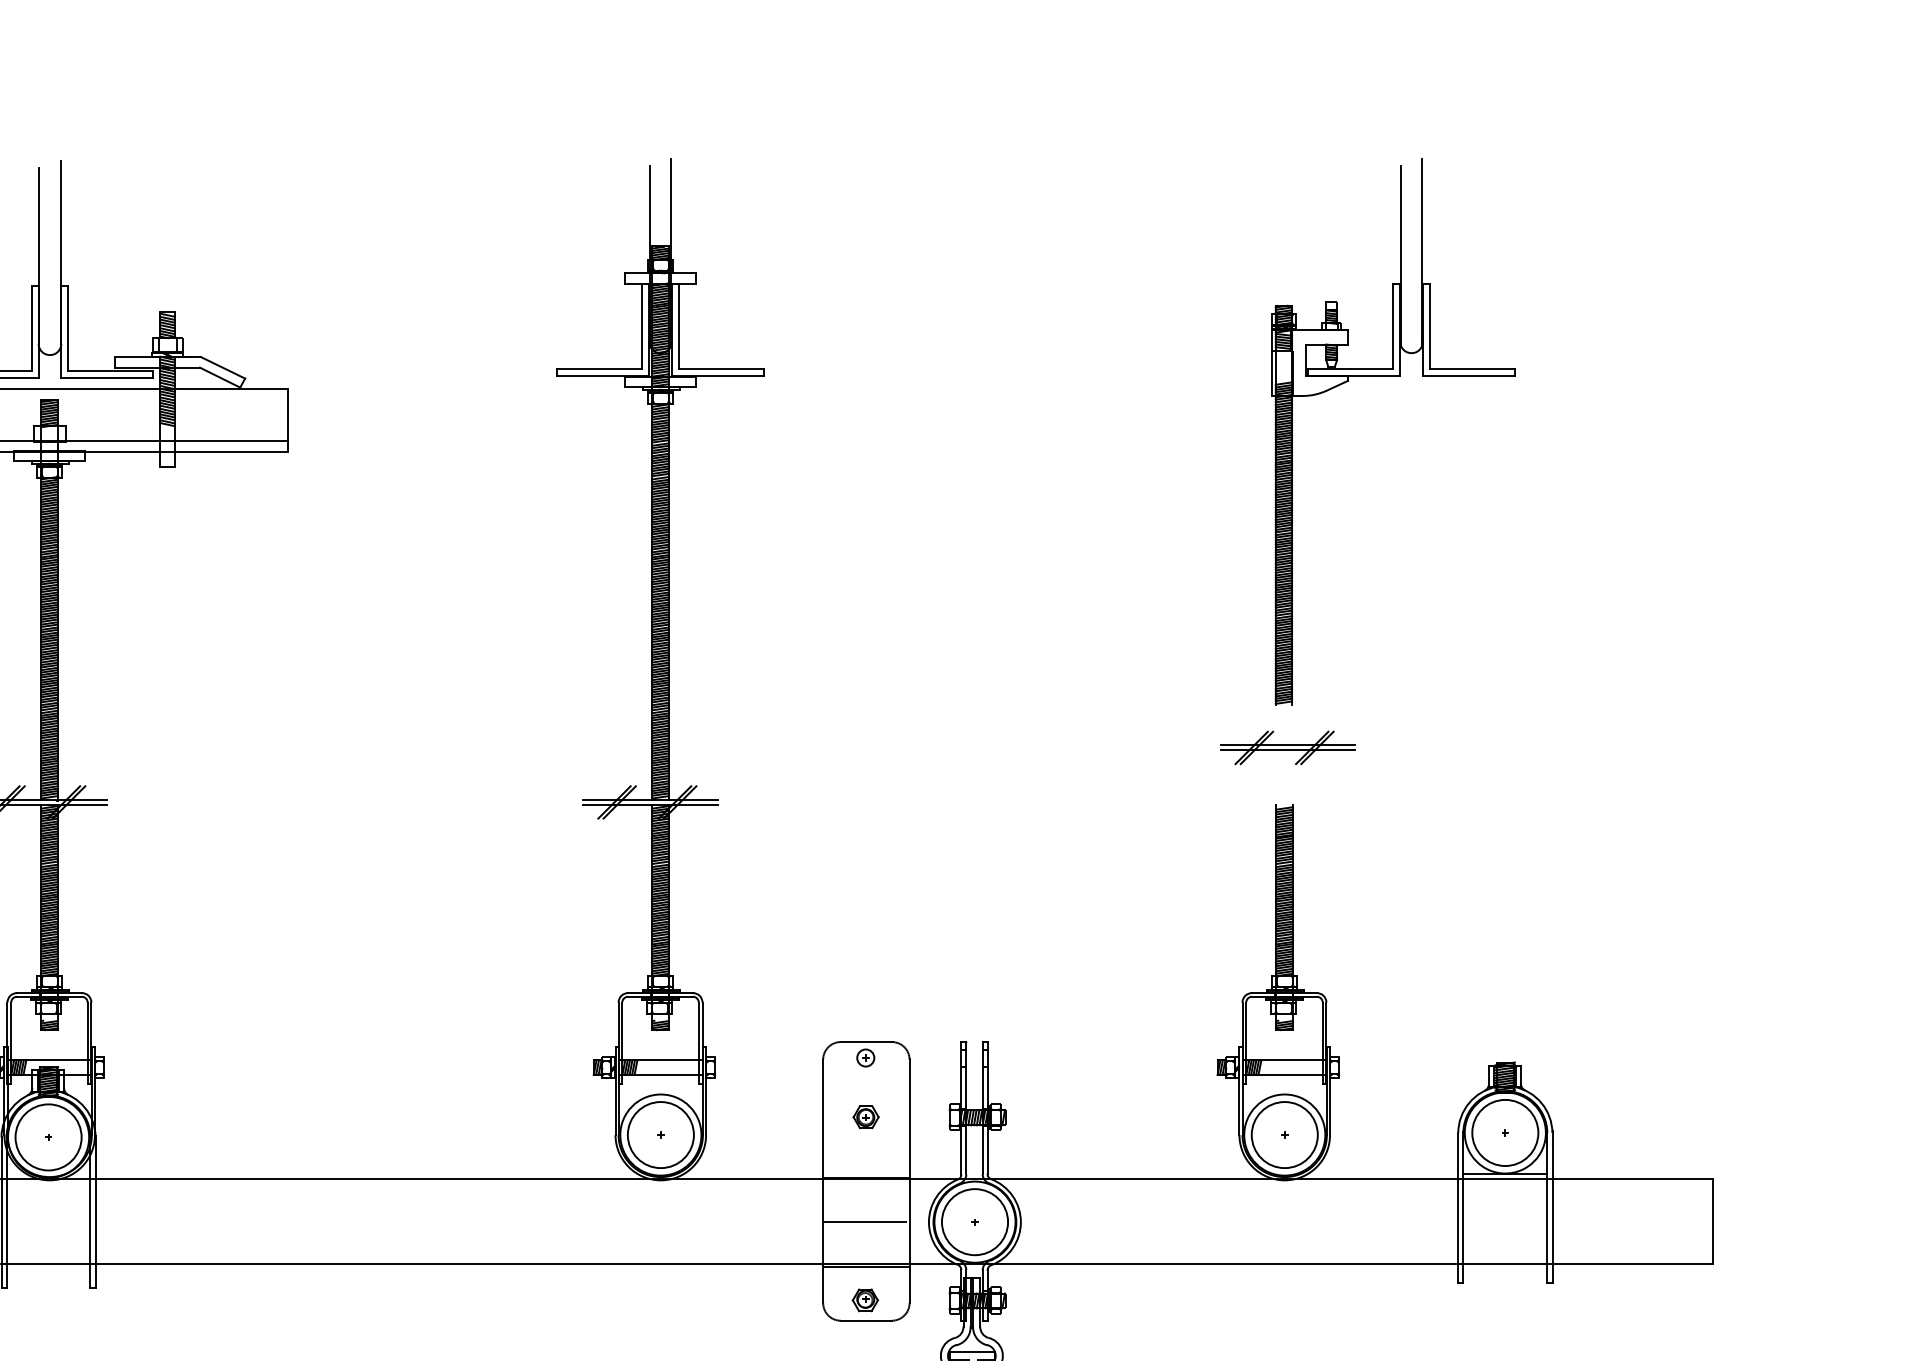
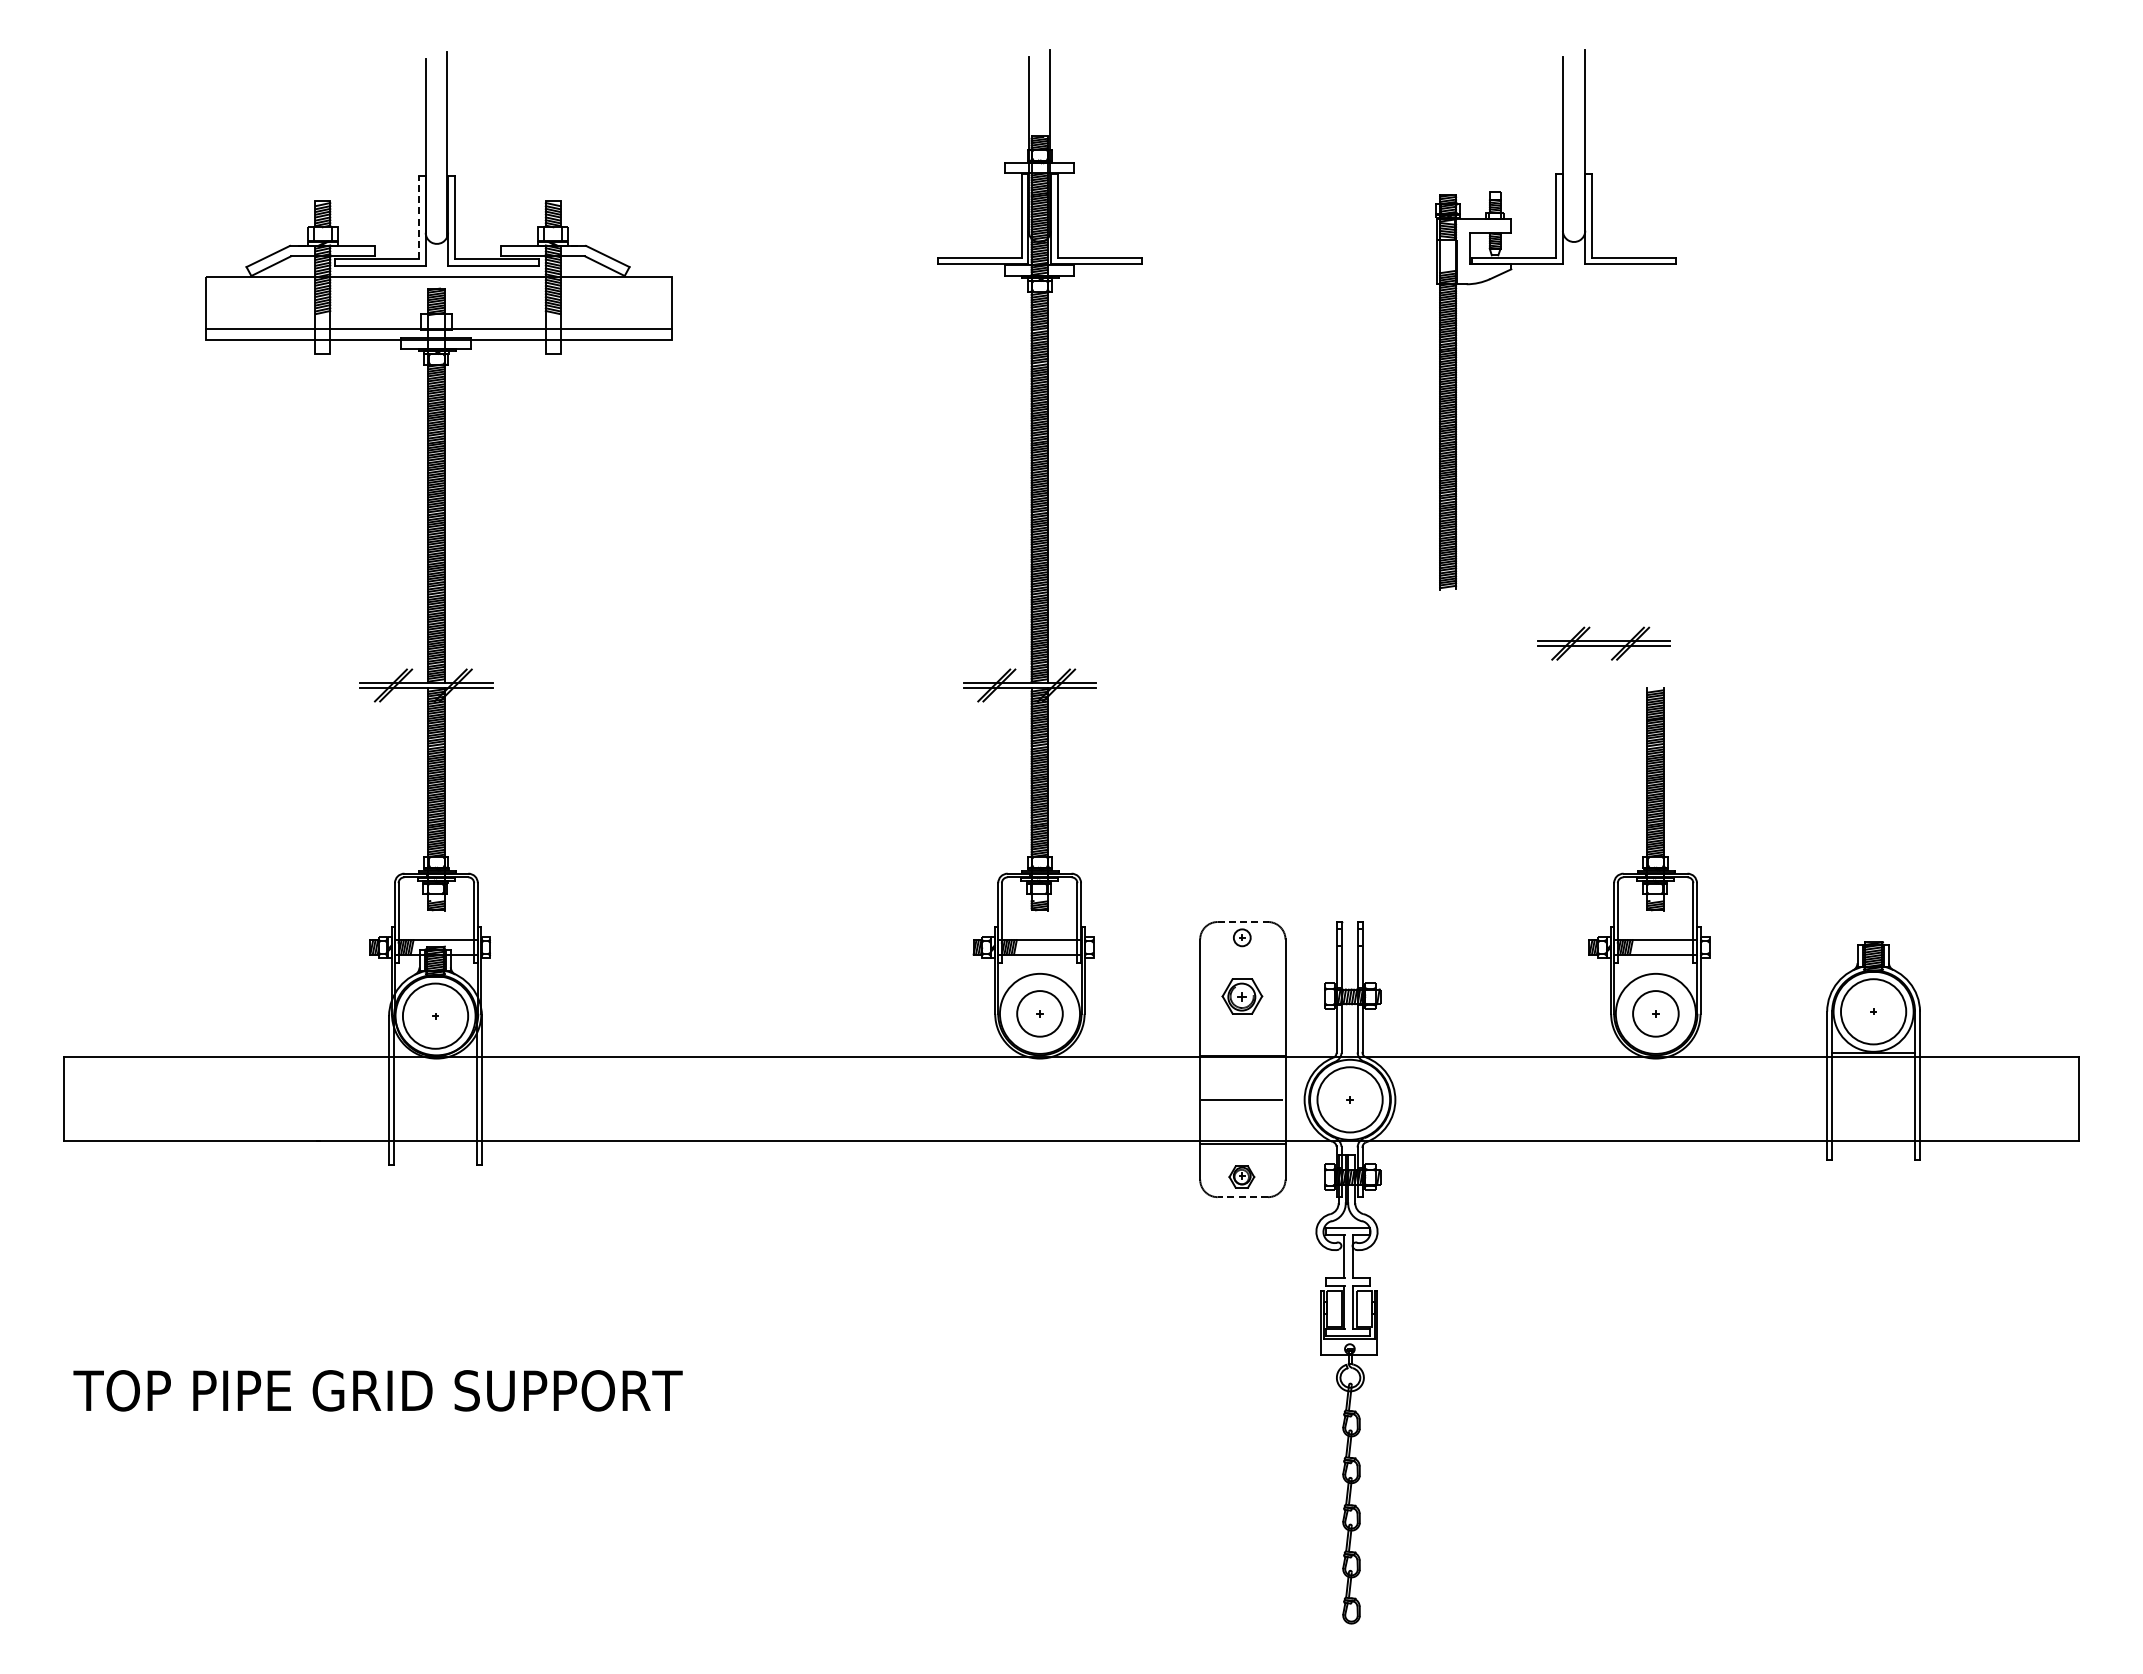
line: (31, 328) -> (418, 217), solid -> dashed
part: (1392, 375) -> (1555, 264), moved
part: (1287, 747) -> (1603, 643), moved
line: (867, 1041) -> (1243, 921), solid -> dashed
part: (866, 1116) -> (1242, 995), size x1.6
circle: (660, 1134) -> (1039, 1013), size x0.7
circle: (1284, 1134) -> (1655, 1013), size x0.7
line: (866, 1321) -> (1242, 1197), solid -> dashed

